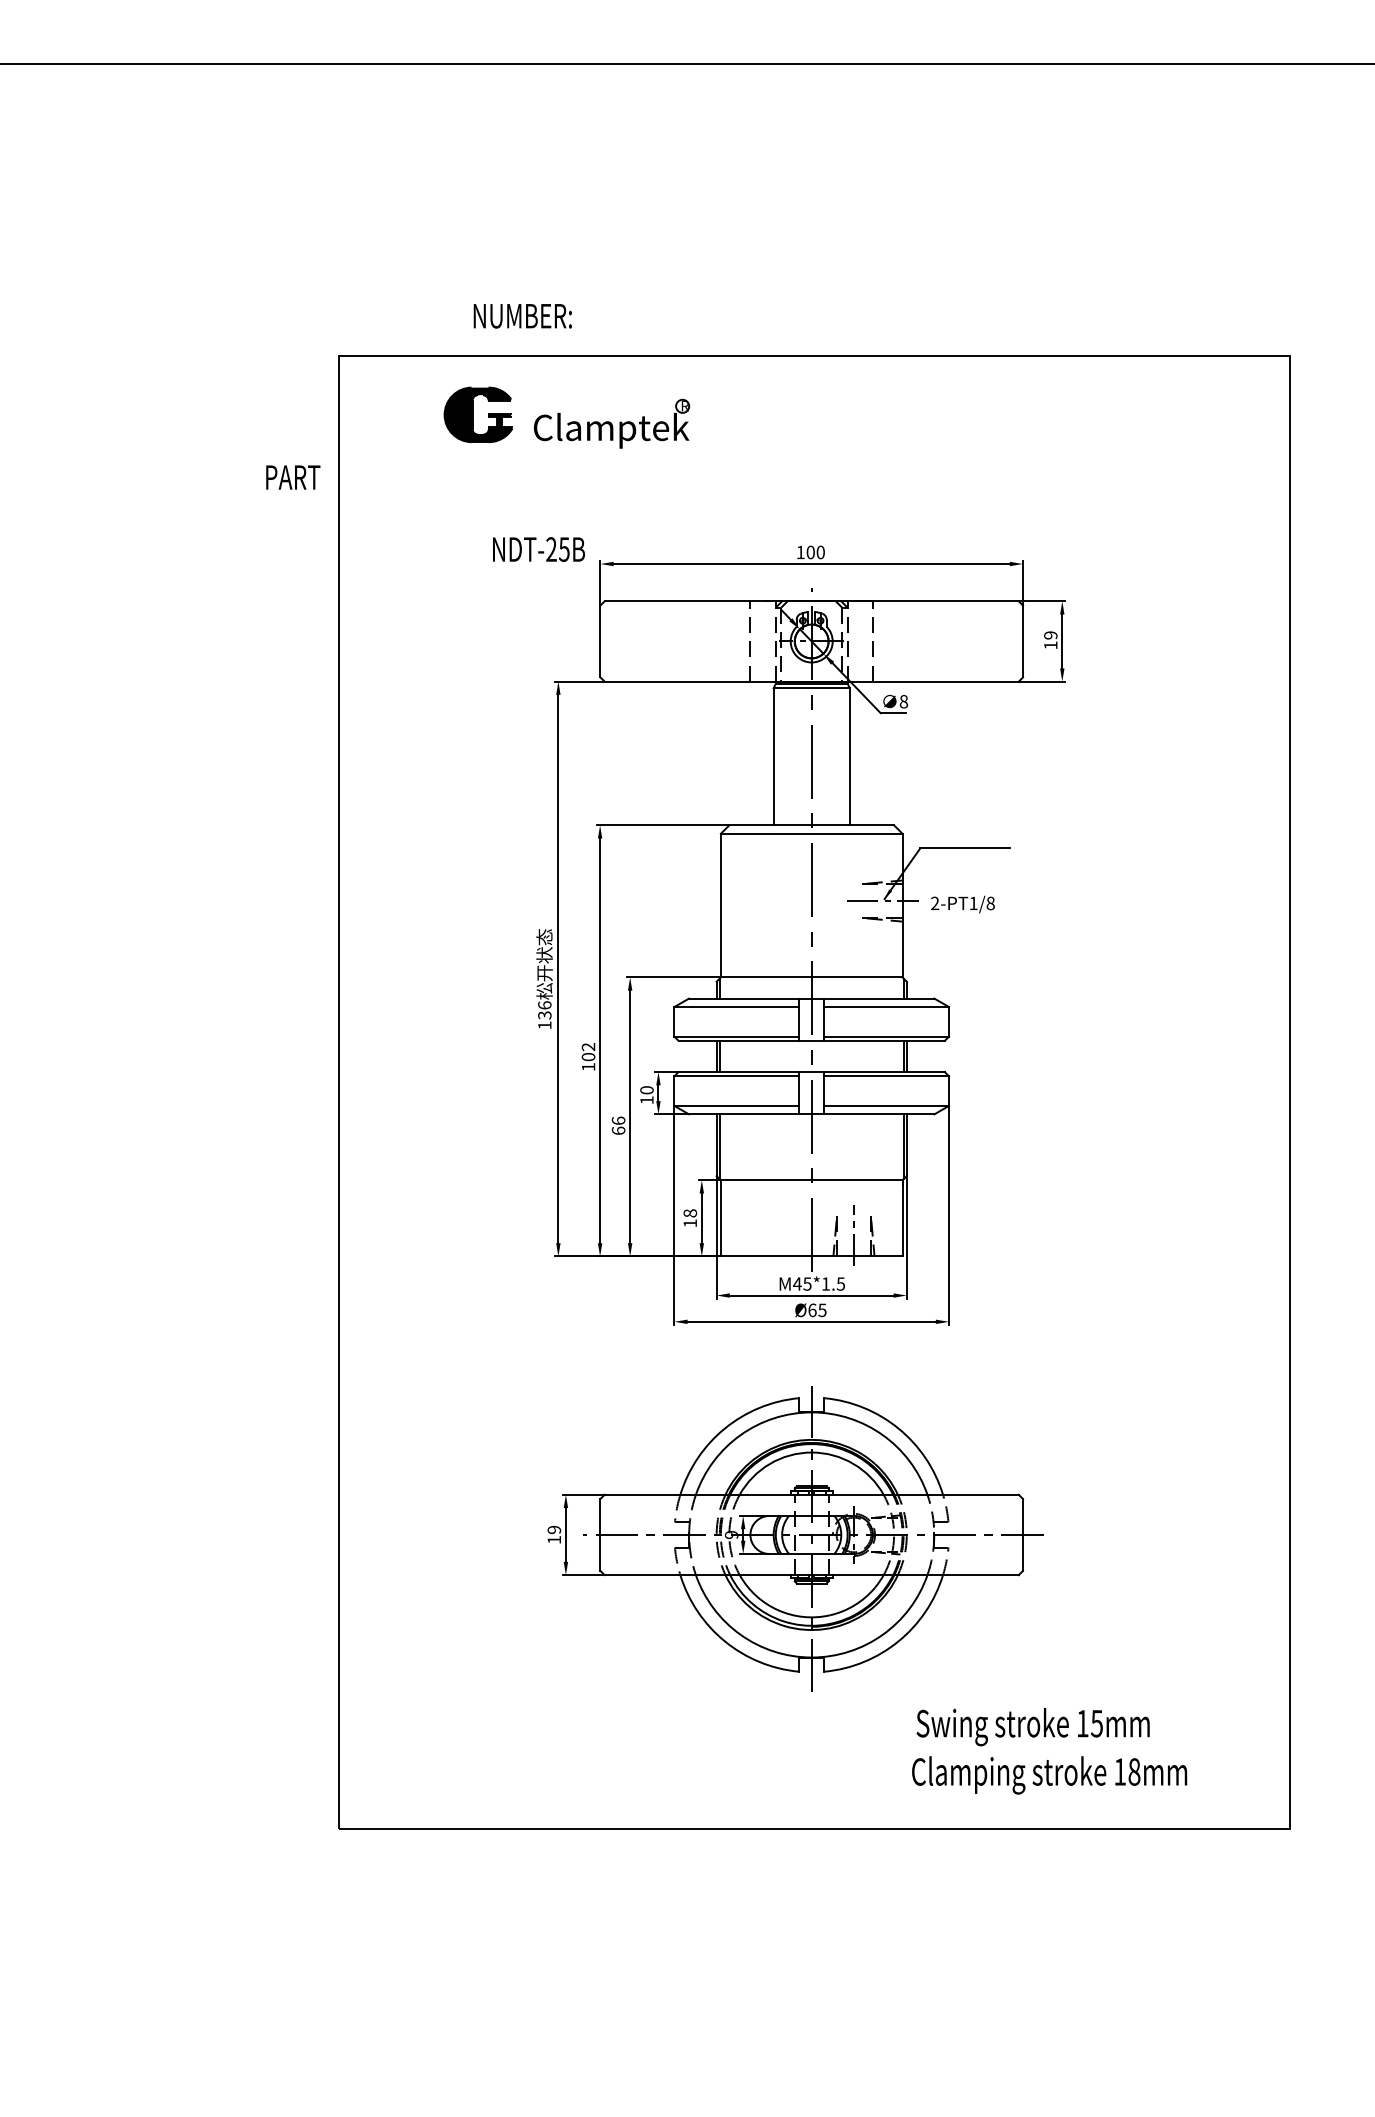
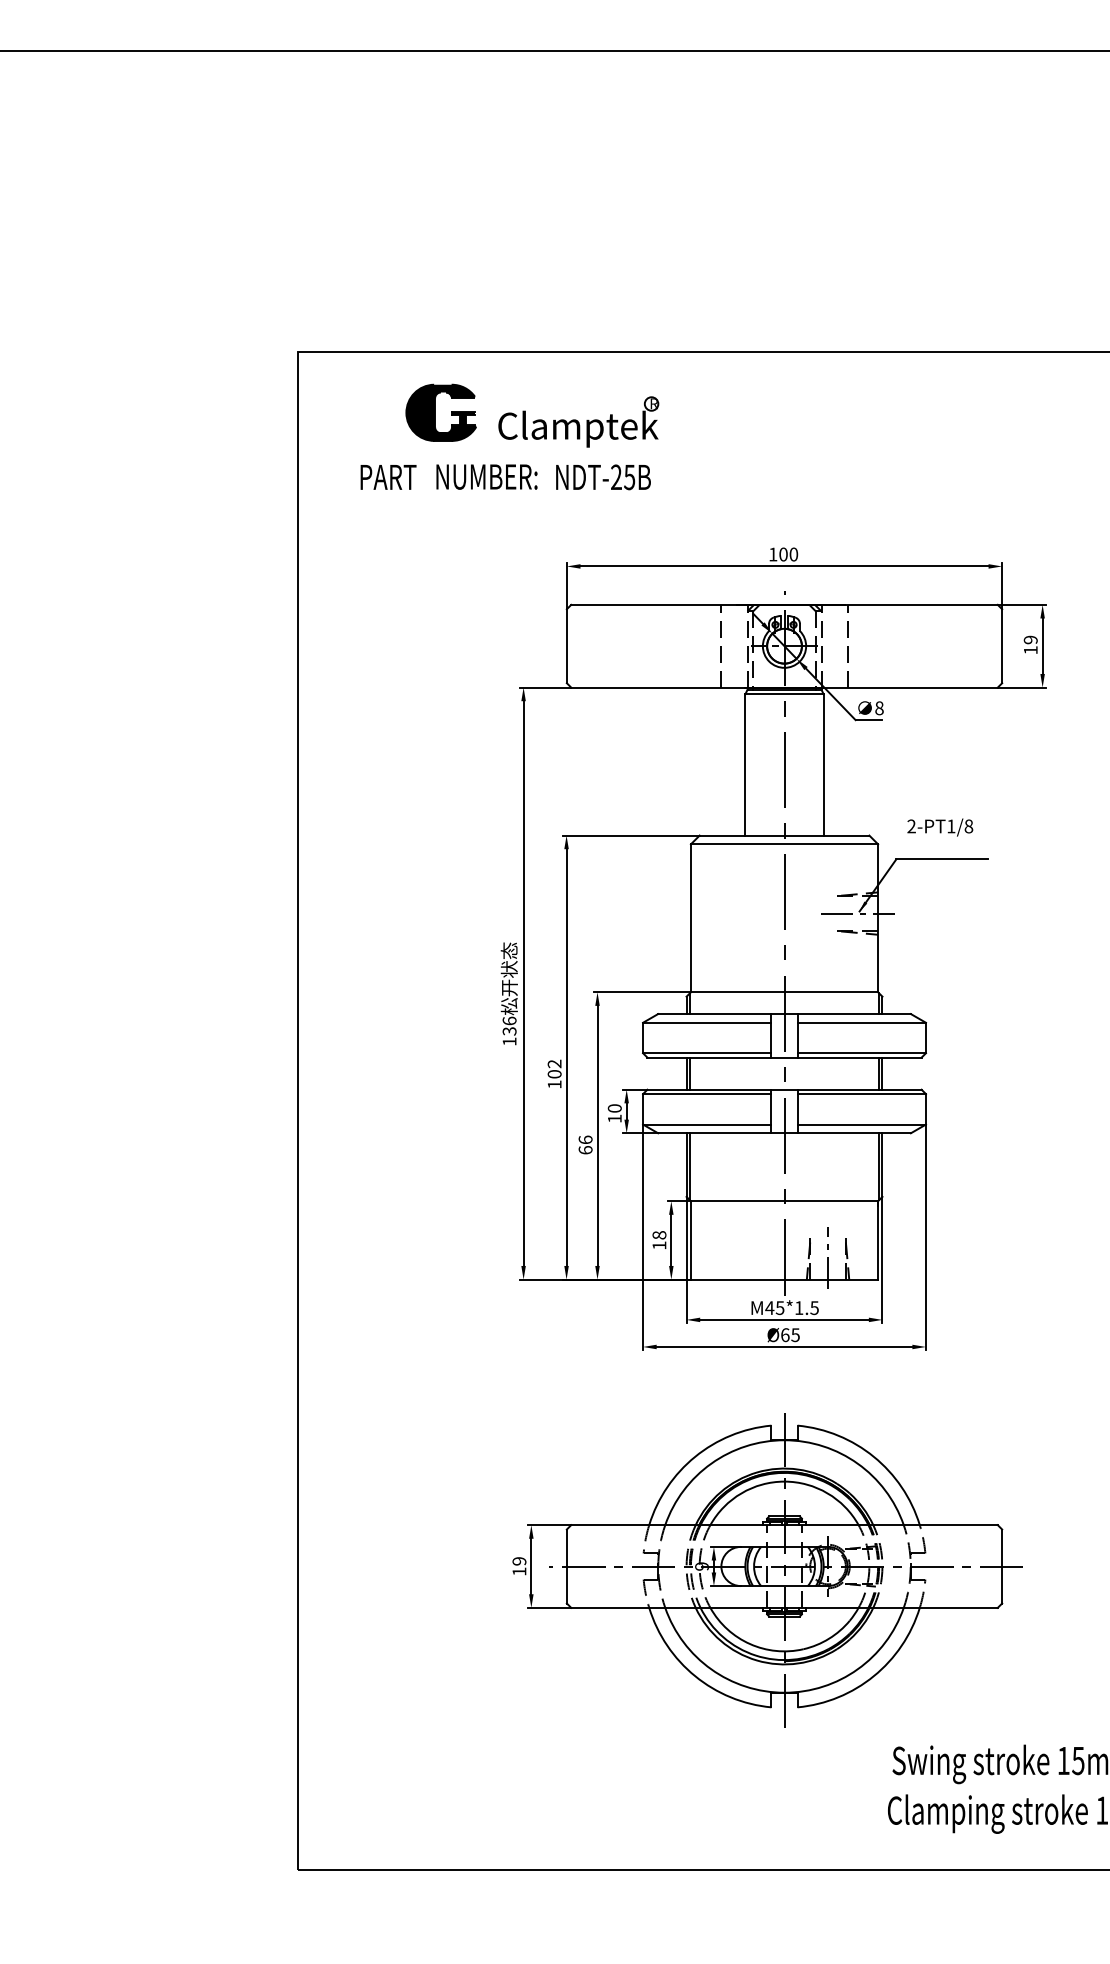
text: (522, 316) -> (486, 477), moved
text: (293, 477) -> (388, 477), moved
text: (538, 549) -> (603, 477), moved
text: (962, 904) -> (939, 827), moved

